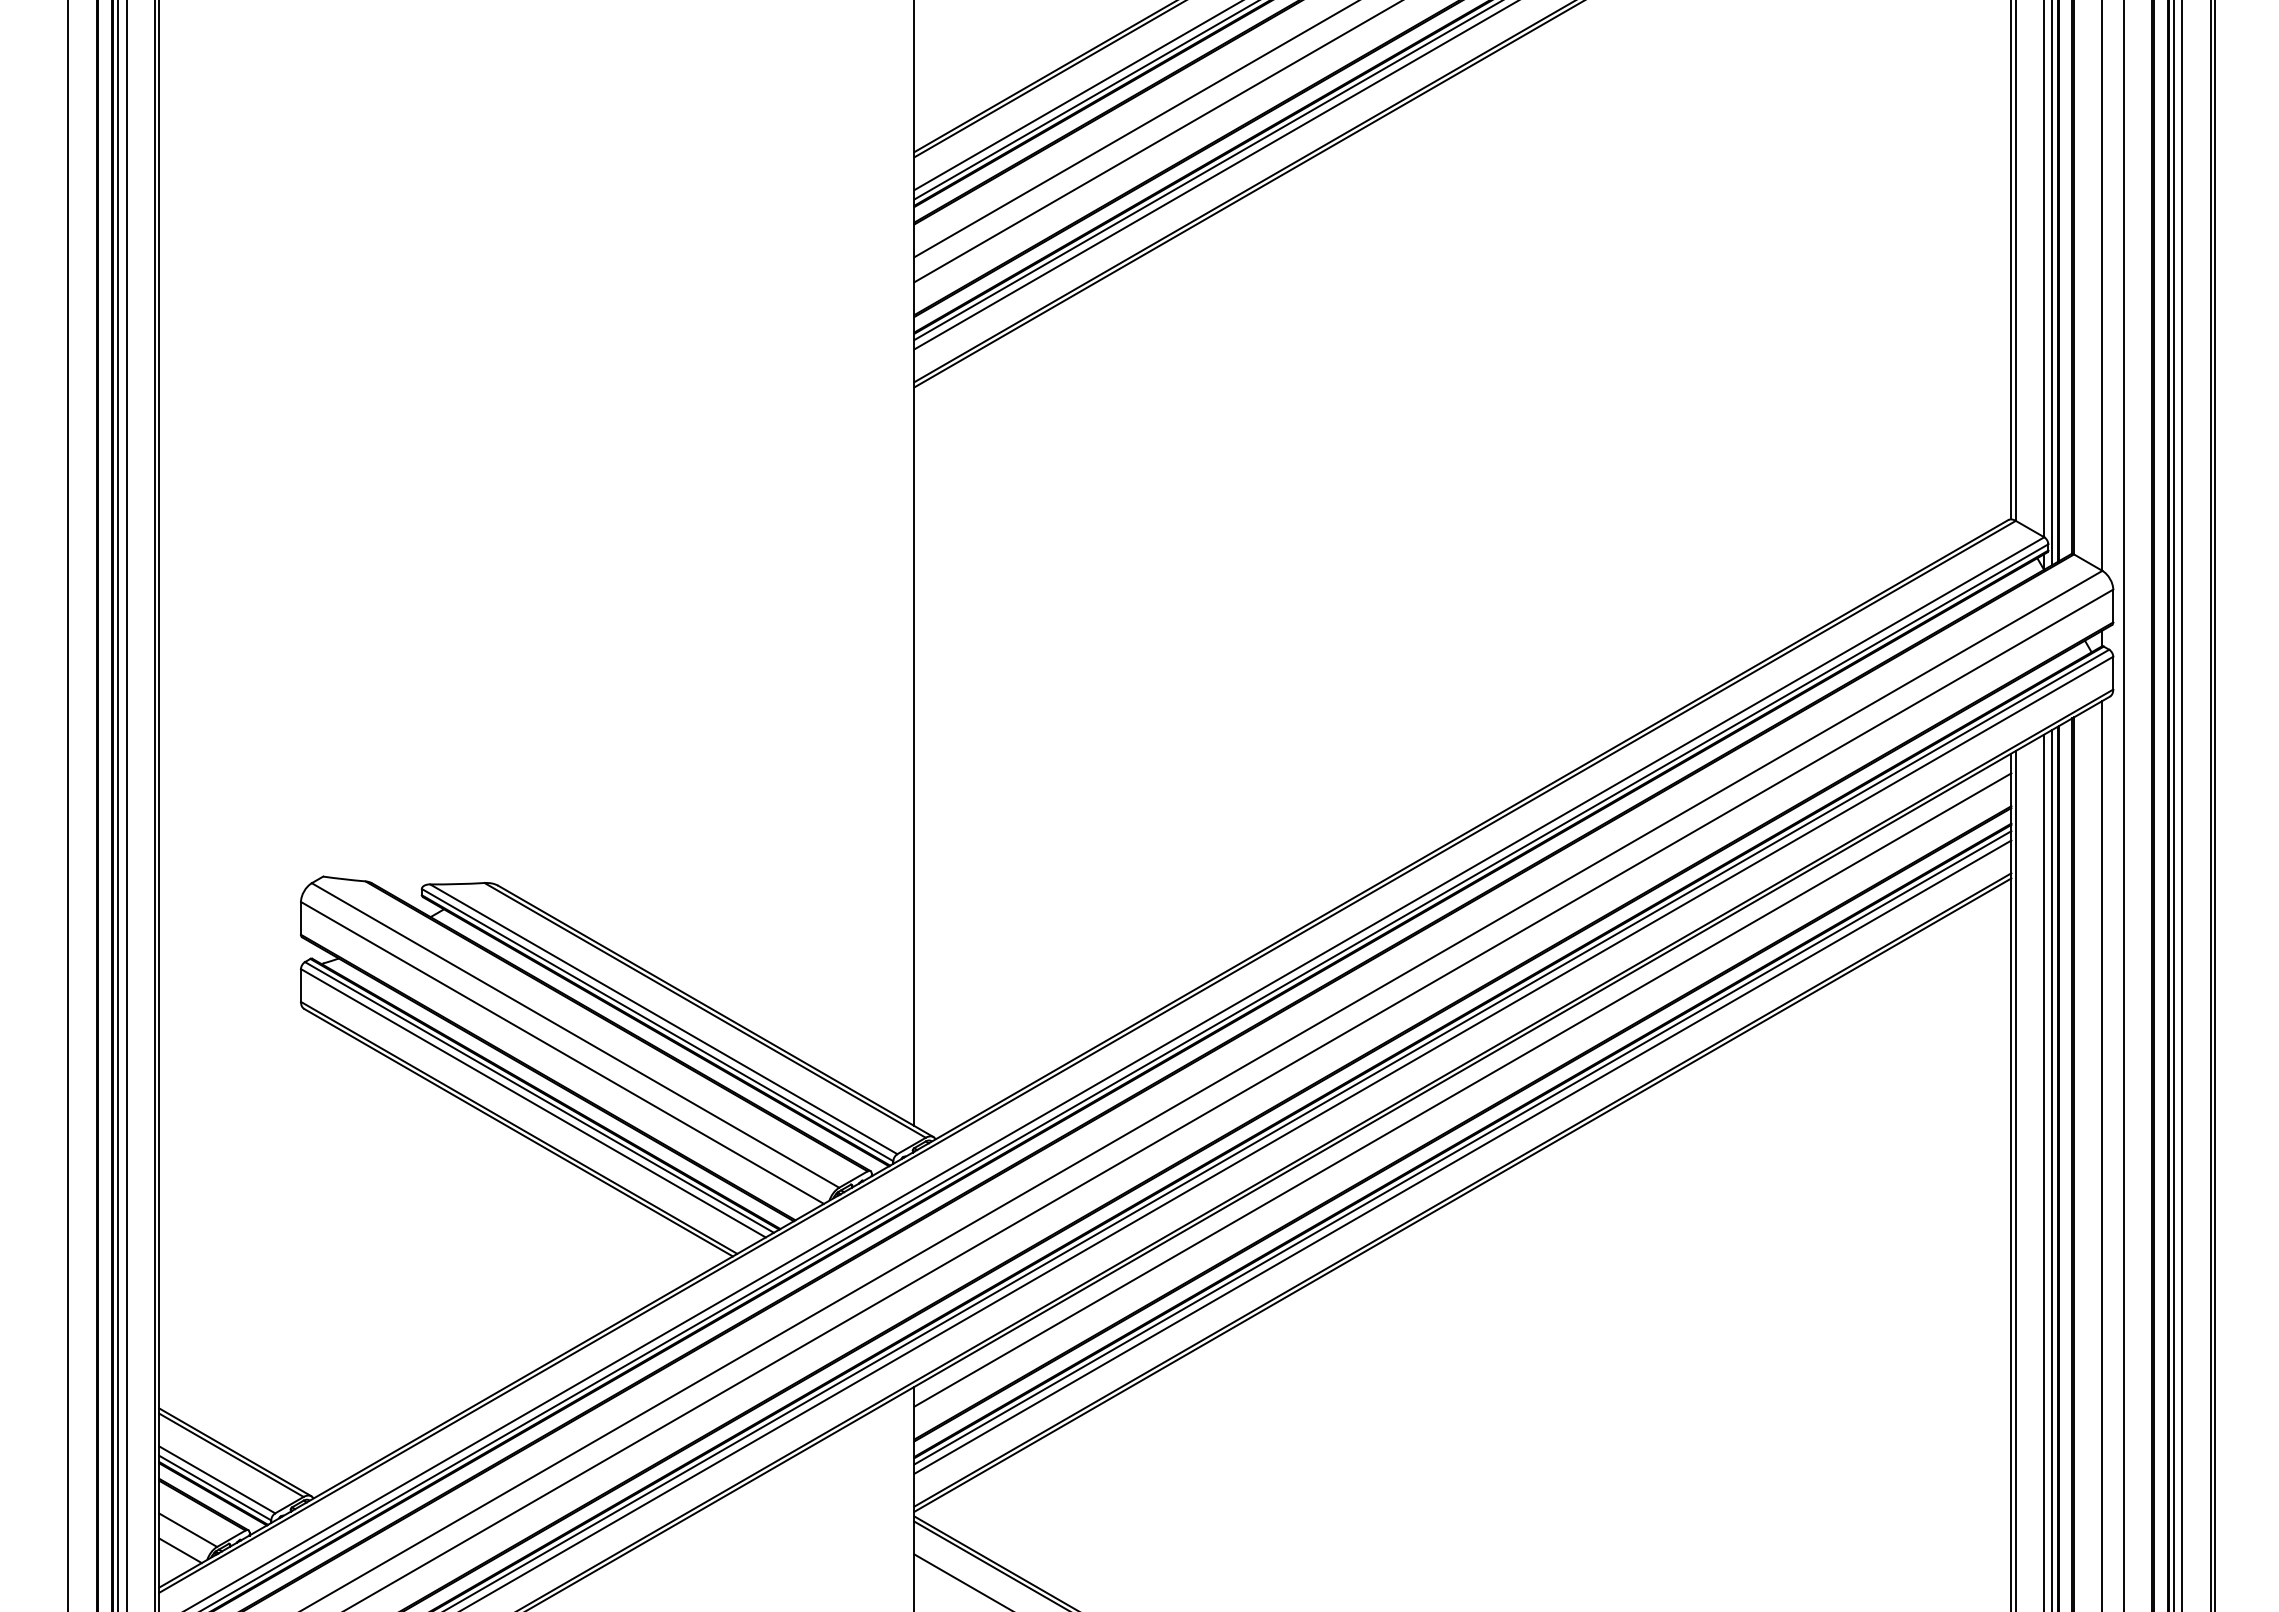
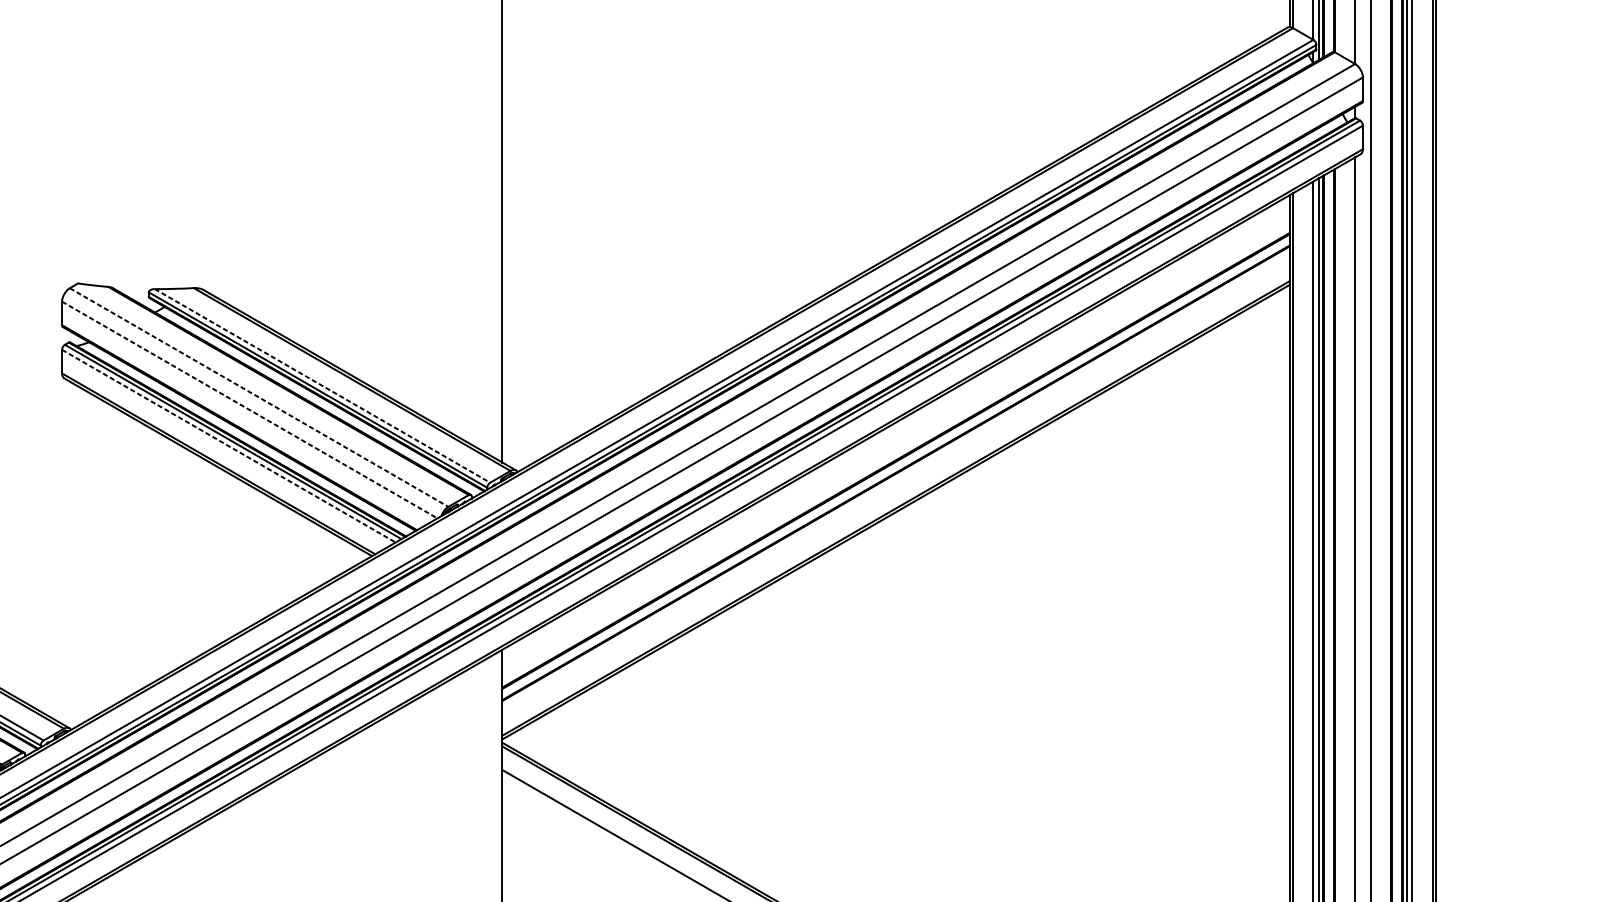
line: (663, 1019) -> (322, 386), solid -> dashed
line: (575, 1035) -> (259, 397), solid -> dashed
line: (562, 1052) -> (249, 409), solid -> dashed
line: (1462, 1089) -> (895, 436), removed
line: (533, 1103) -> (228, 446), solid -> dashed
line: (1462, 1147) -> (895, 477), removed
line: (1462, 1156) -> (895, 484), removed

